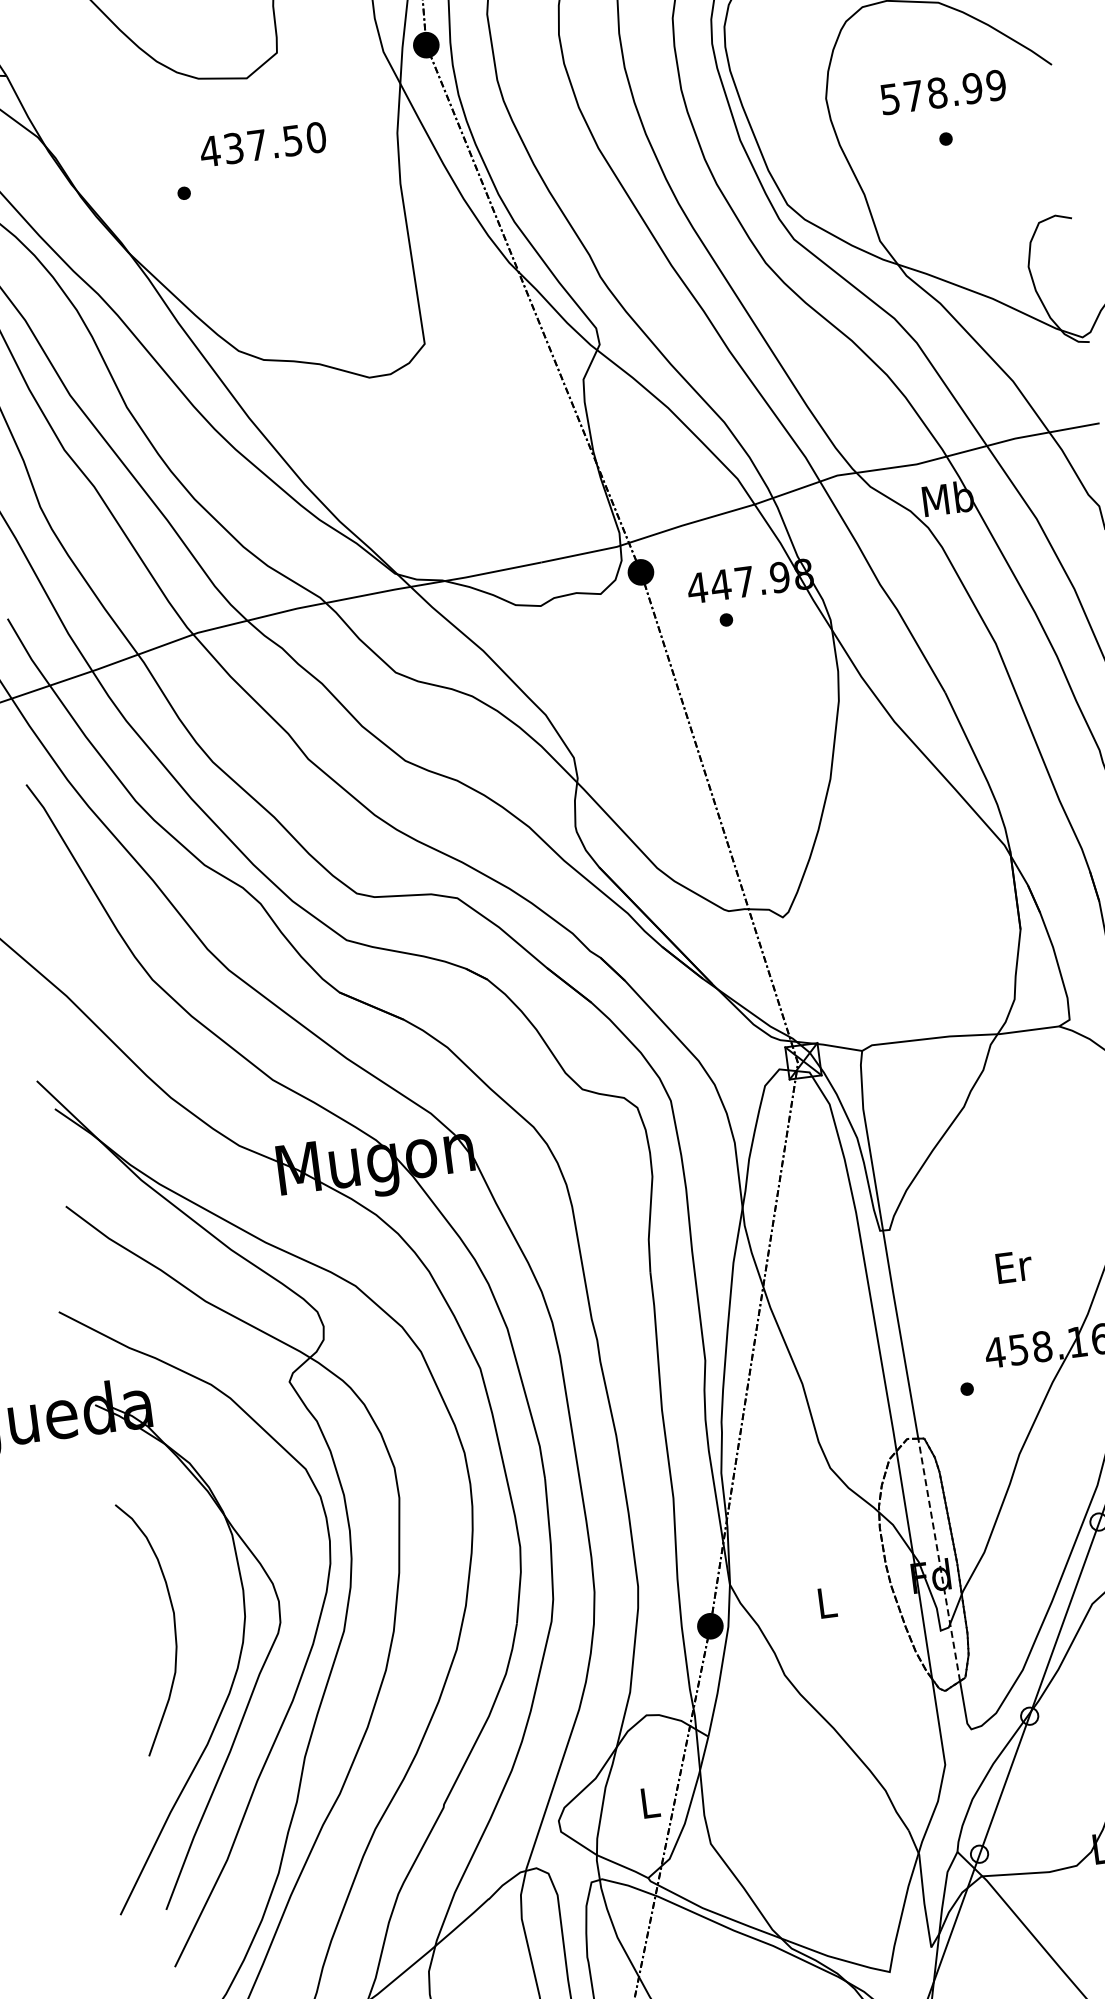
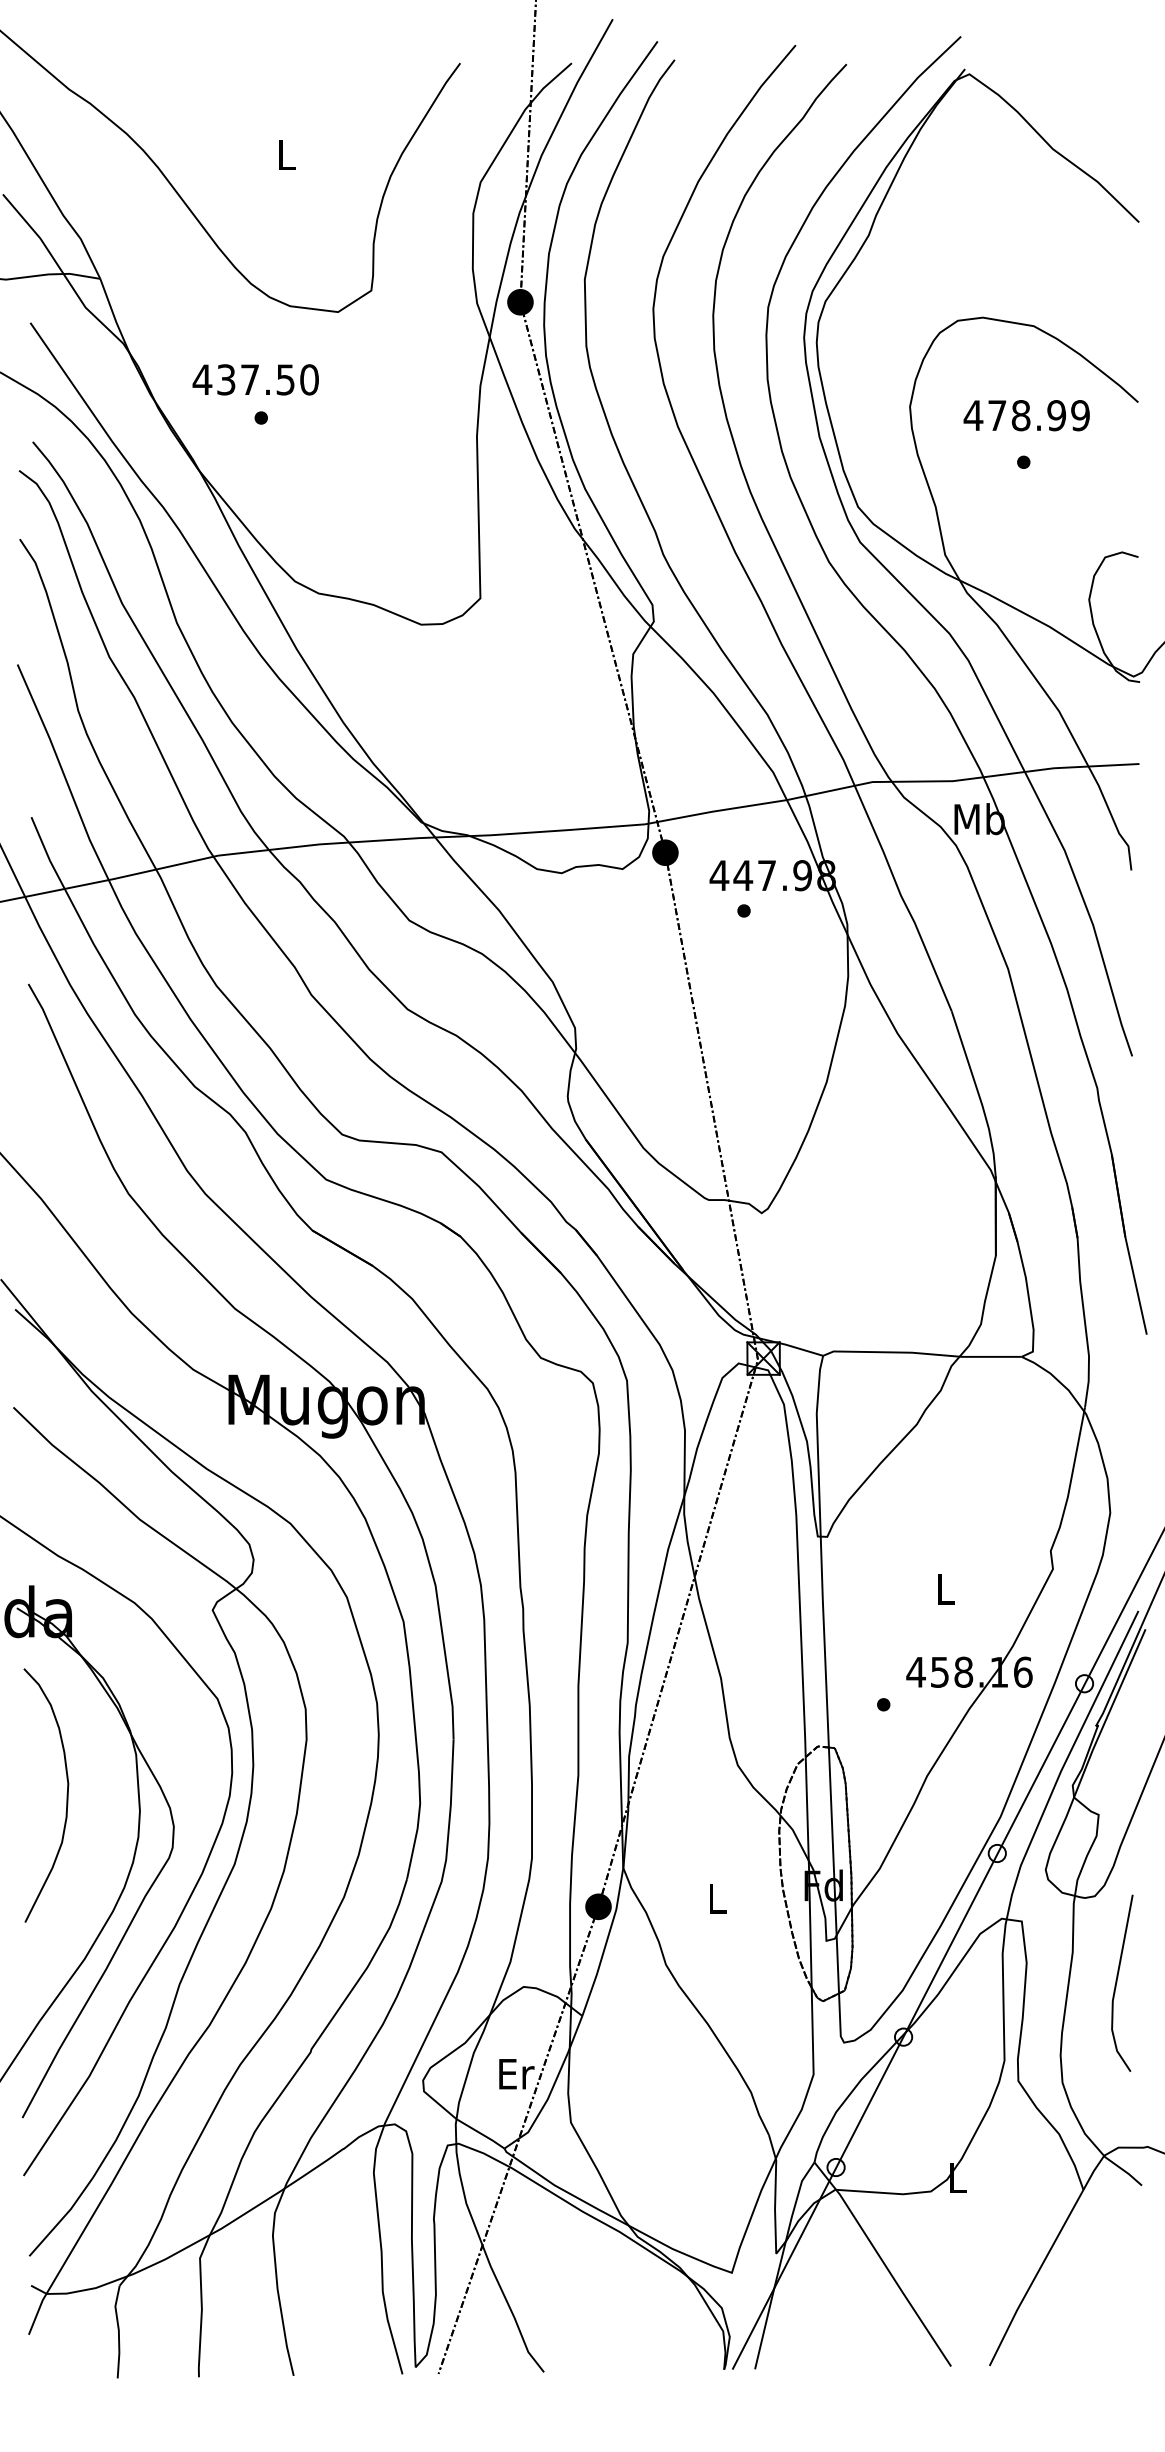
text: (890, 99) -> (973, 415), 578.99 -> 478.99
text: (262, 144) -> (255, 379), moved
text: (1014, 1266) -> (946, 1589), Er -> L
line: (938, 1560) -> (833, 1870), dashed -> solid
curve: (173, 1625) -> (66, 1795), moved
text: (650, 1803) -> (516, 2074), L -> Er

